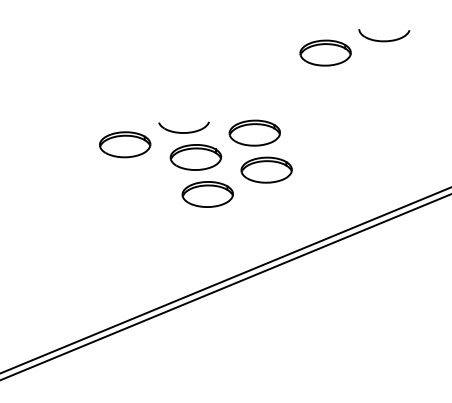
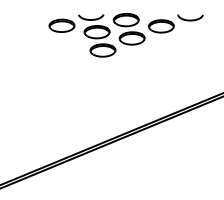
part: (194, 164) -> (96, 35), moved

